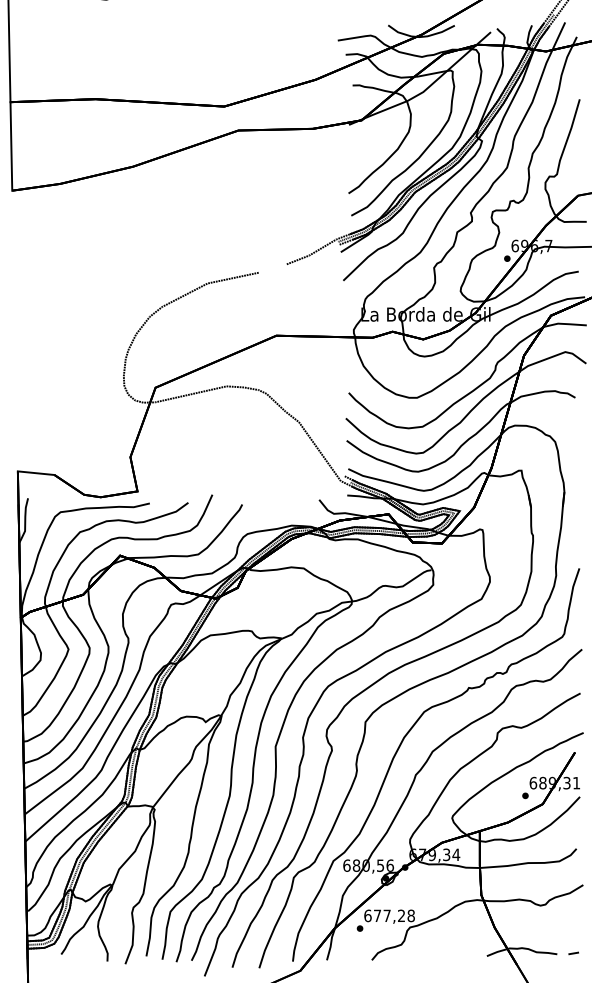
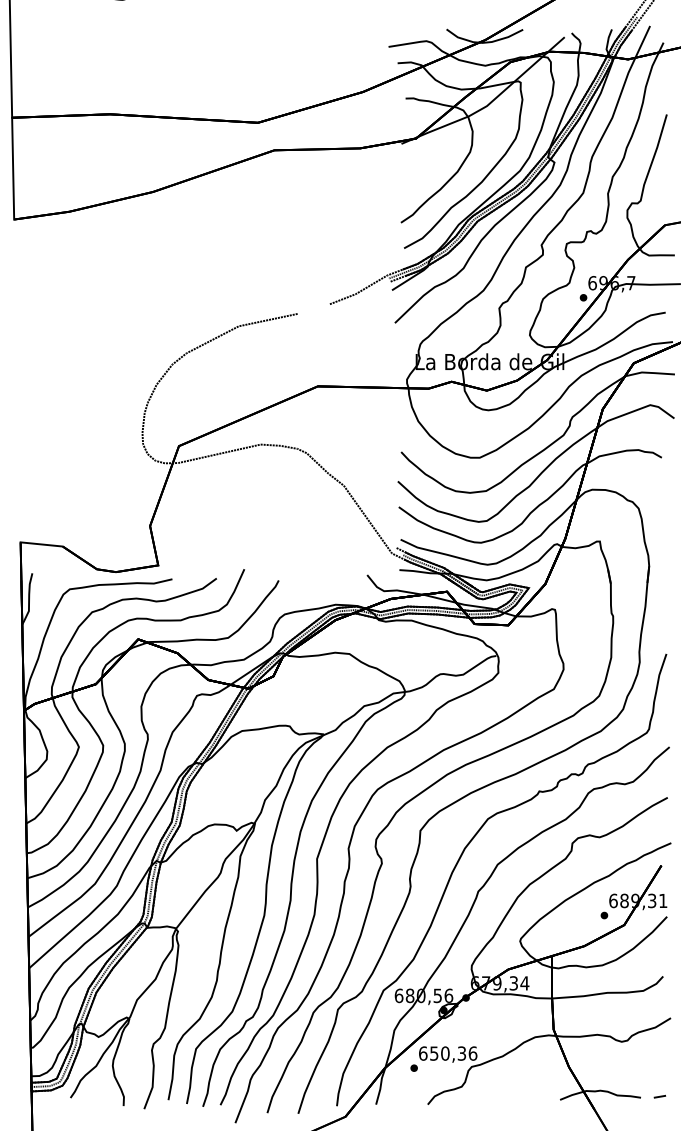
text: (394, 915) -> (453, 1053), 677,28 -> 650,36

